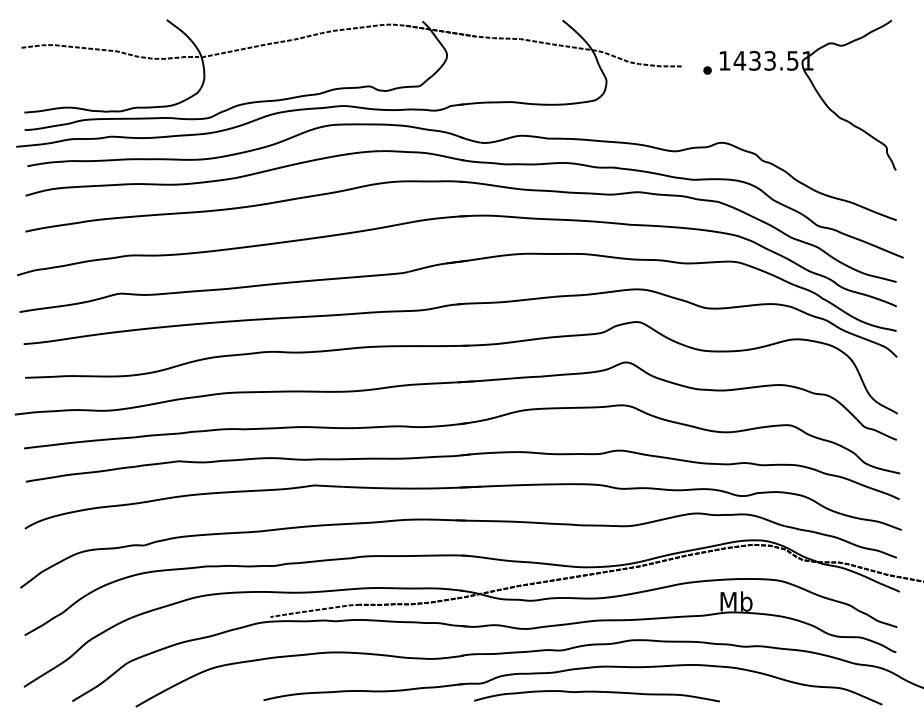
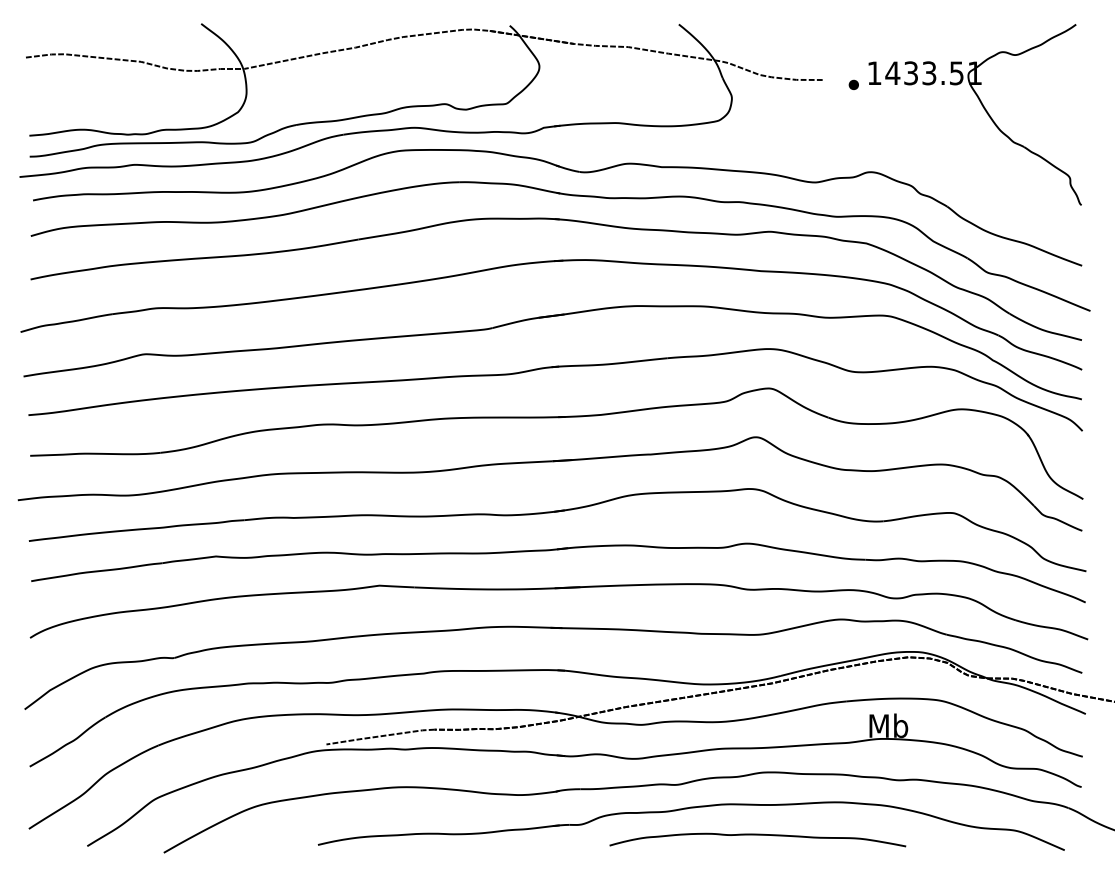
curve: (596, 692) -> (757, 835), moved

